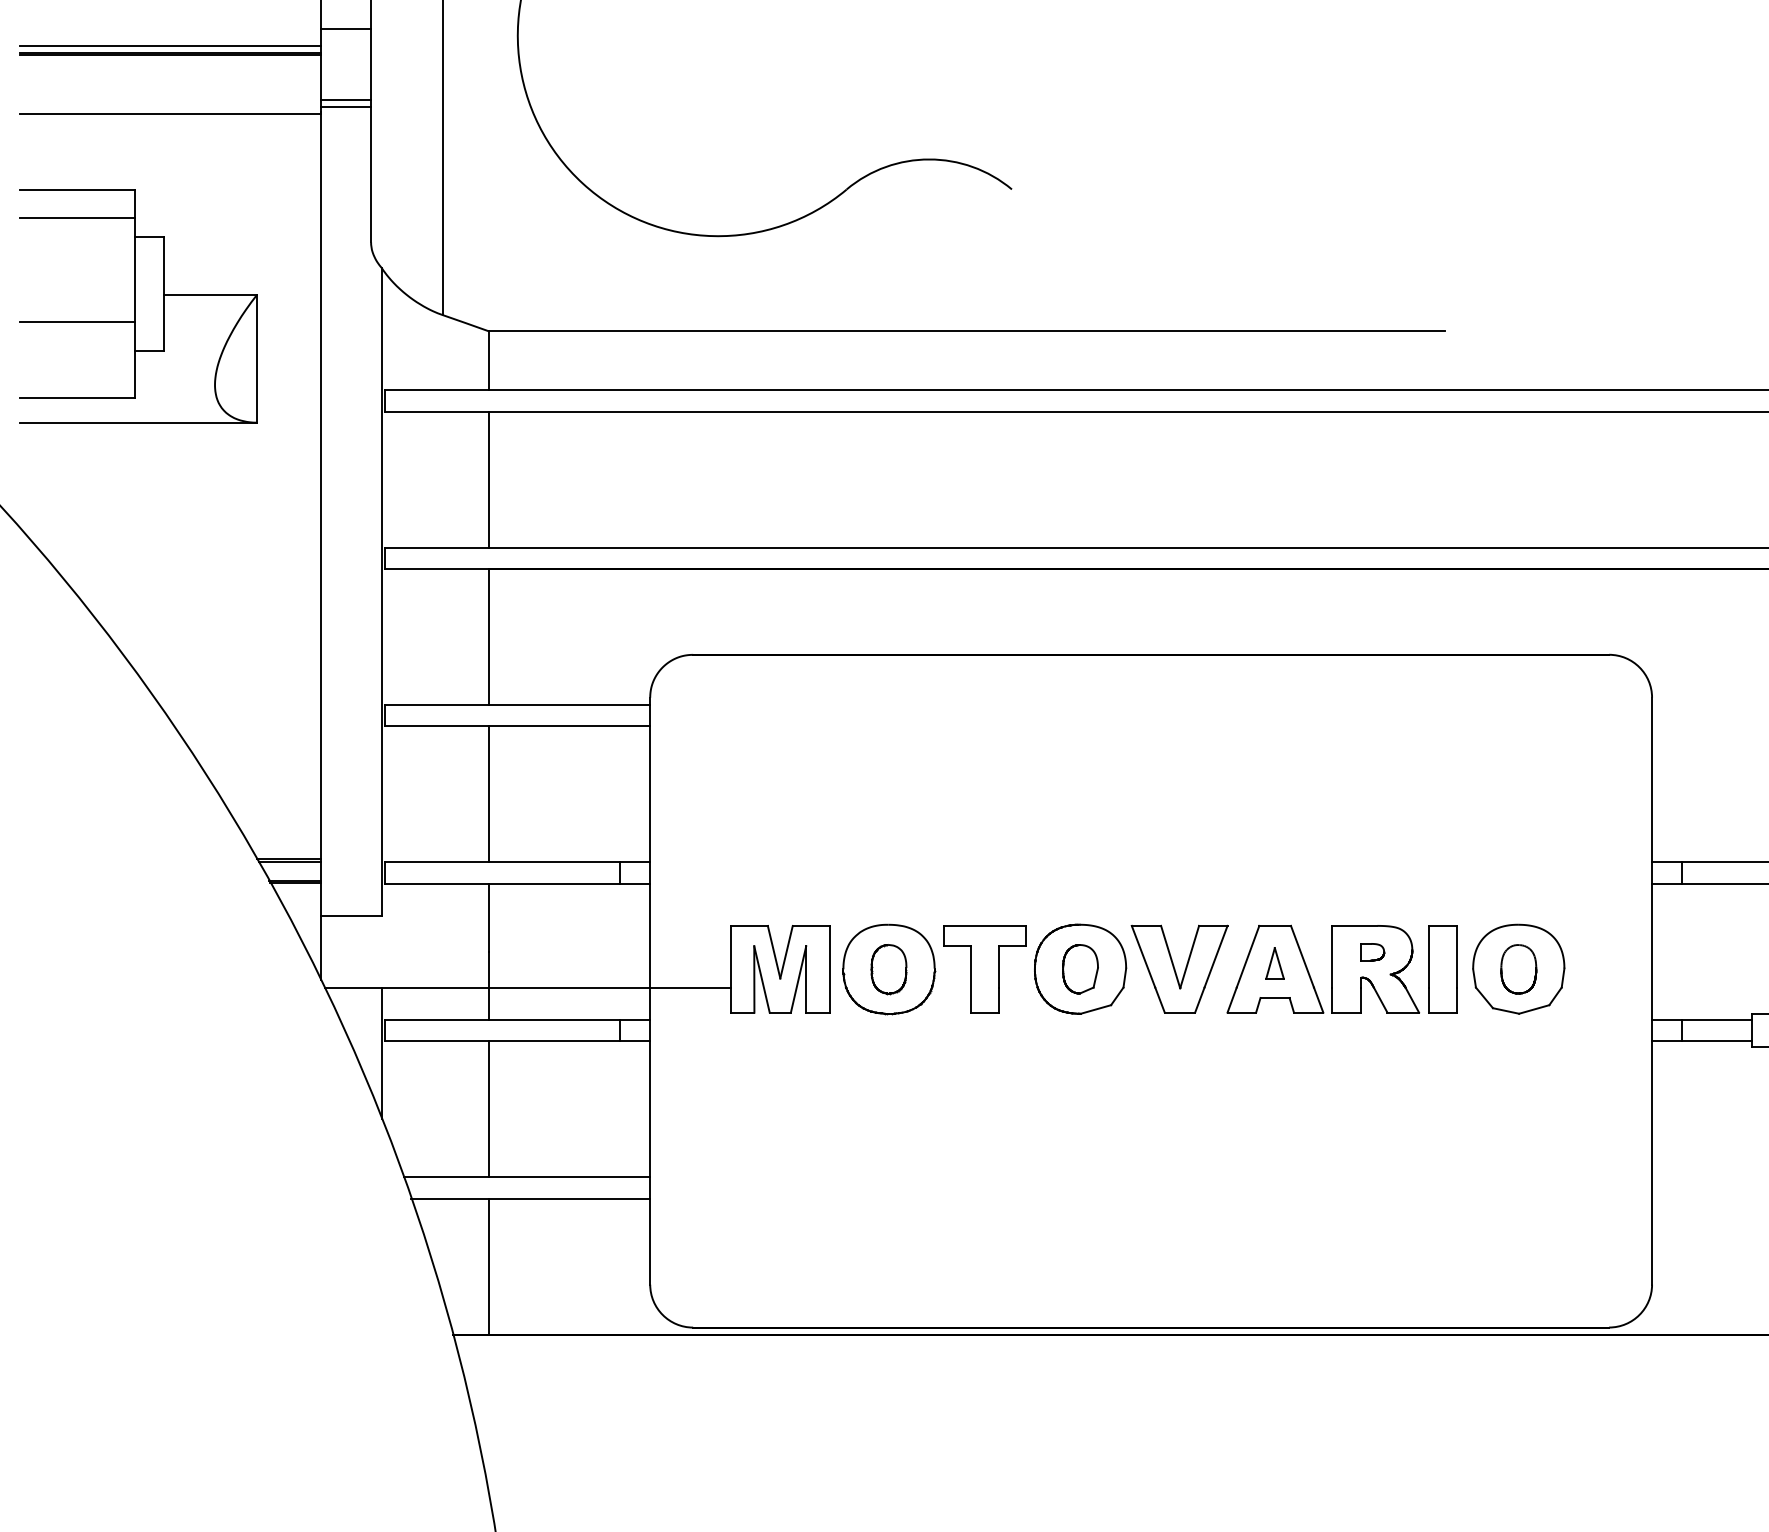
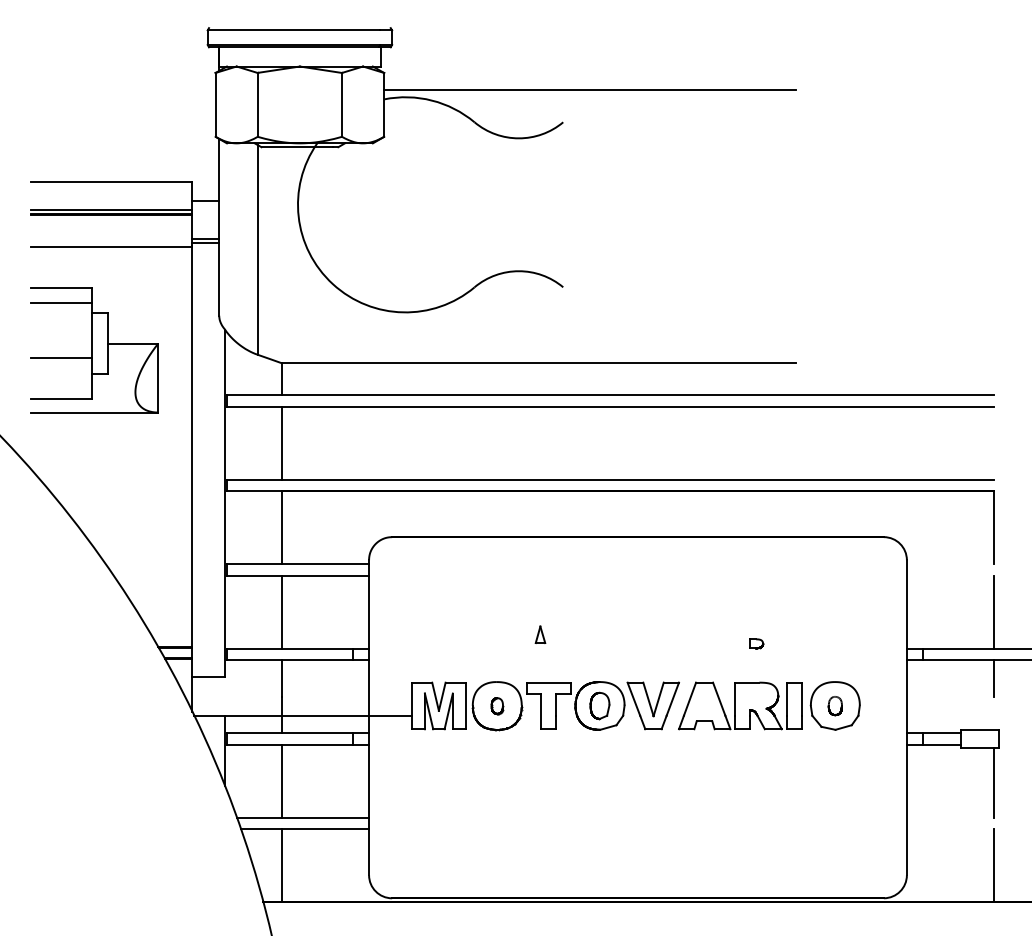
part: (1371, 951) -> (756, 643), moved
part: (1275, 962) -> (540, 634), moved
part: (889, 968) -> (497, 705), size x0.6
part: (1519, 968) -> (835, 705), size x0.7

